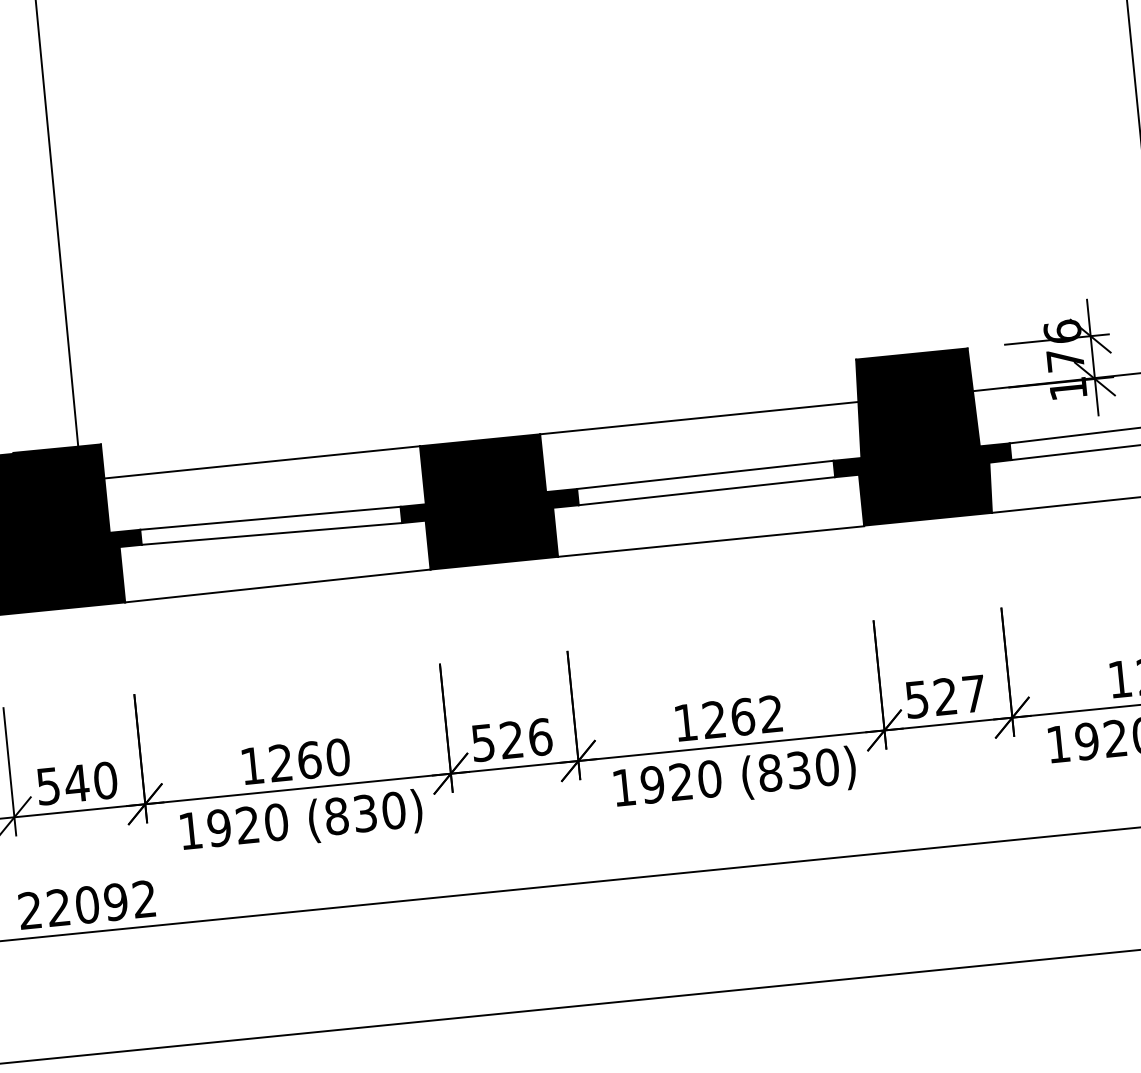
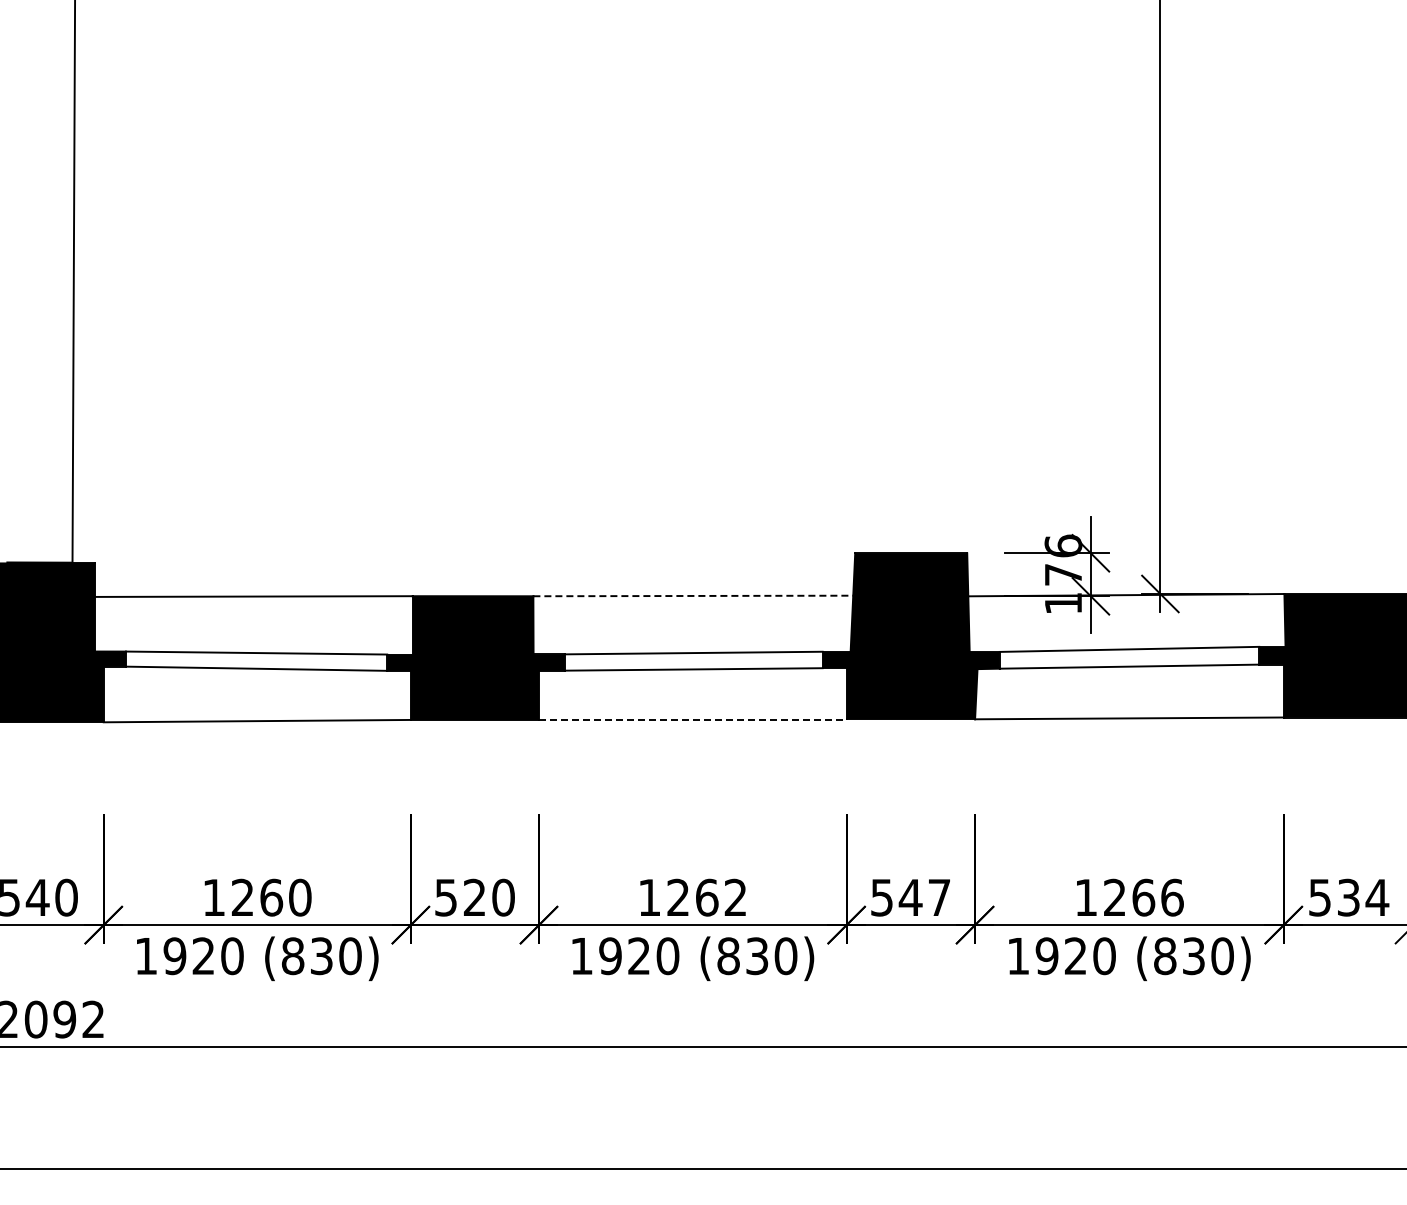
line: (699, 417) -> (693, 595), solid -> dashed
line: (710, 541) -> (692, 719), solid -> dashed
text: (945, 695) -> (910, 896), 527 -> 547
text: (540, 737) -> (503, 897), 526 -> 520

